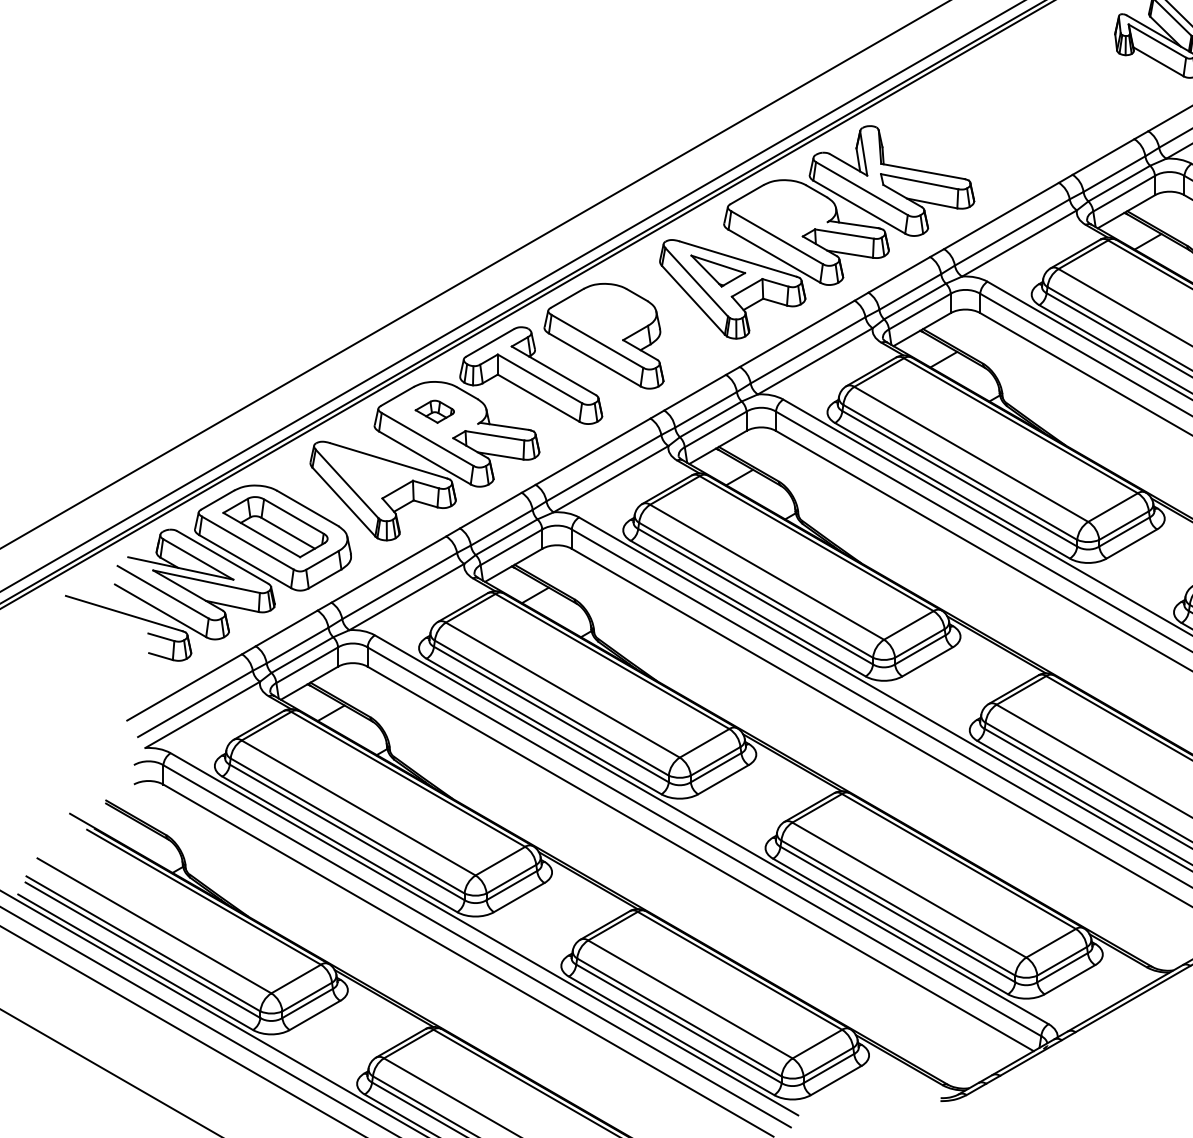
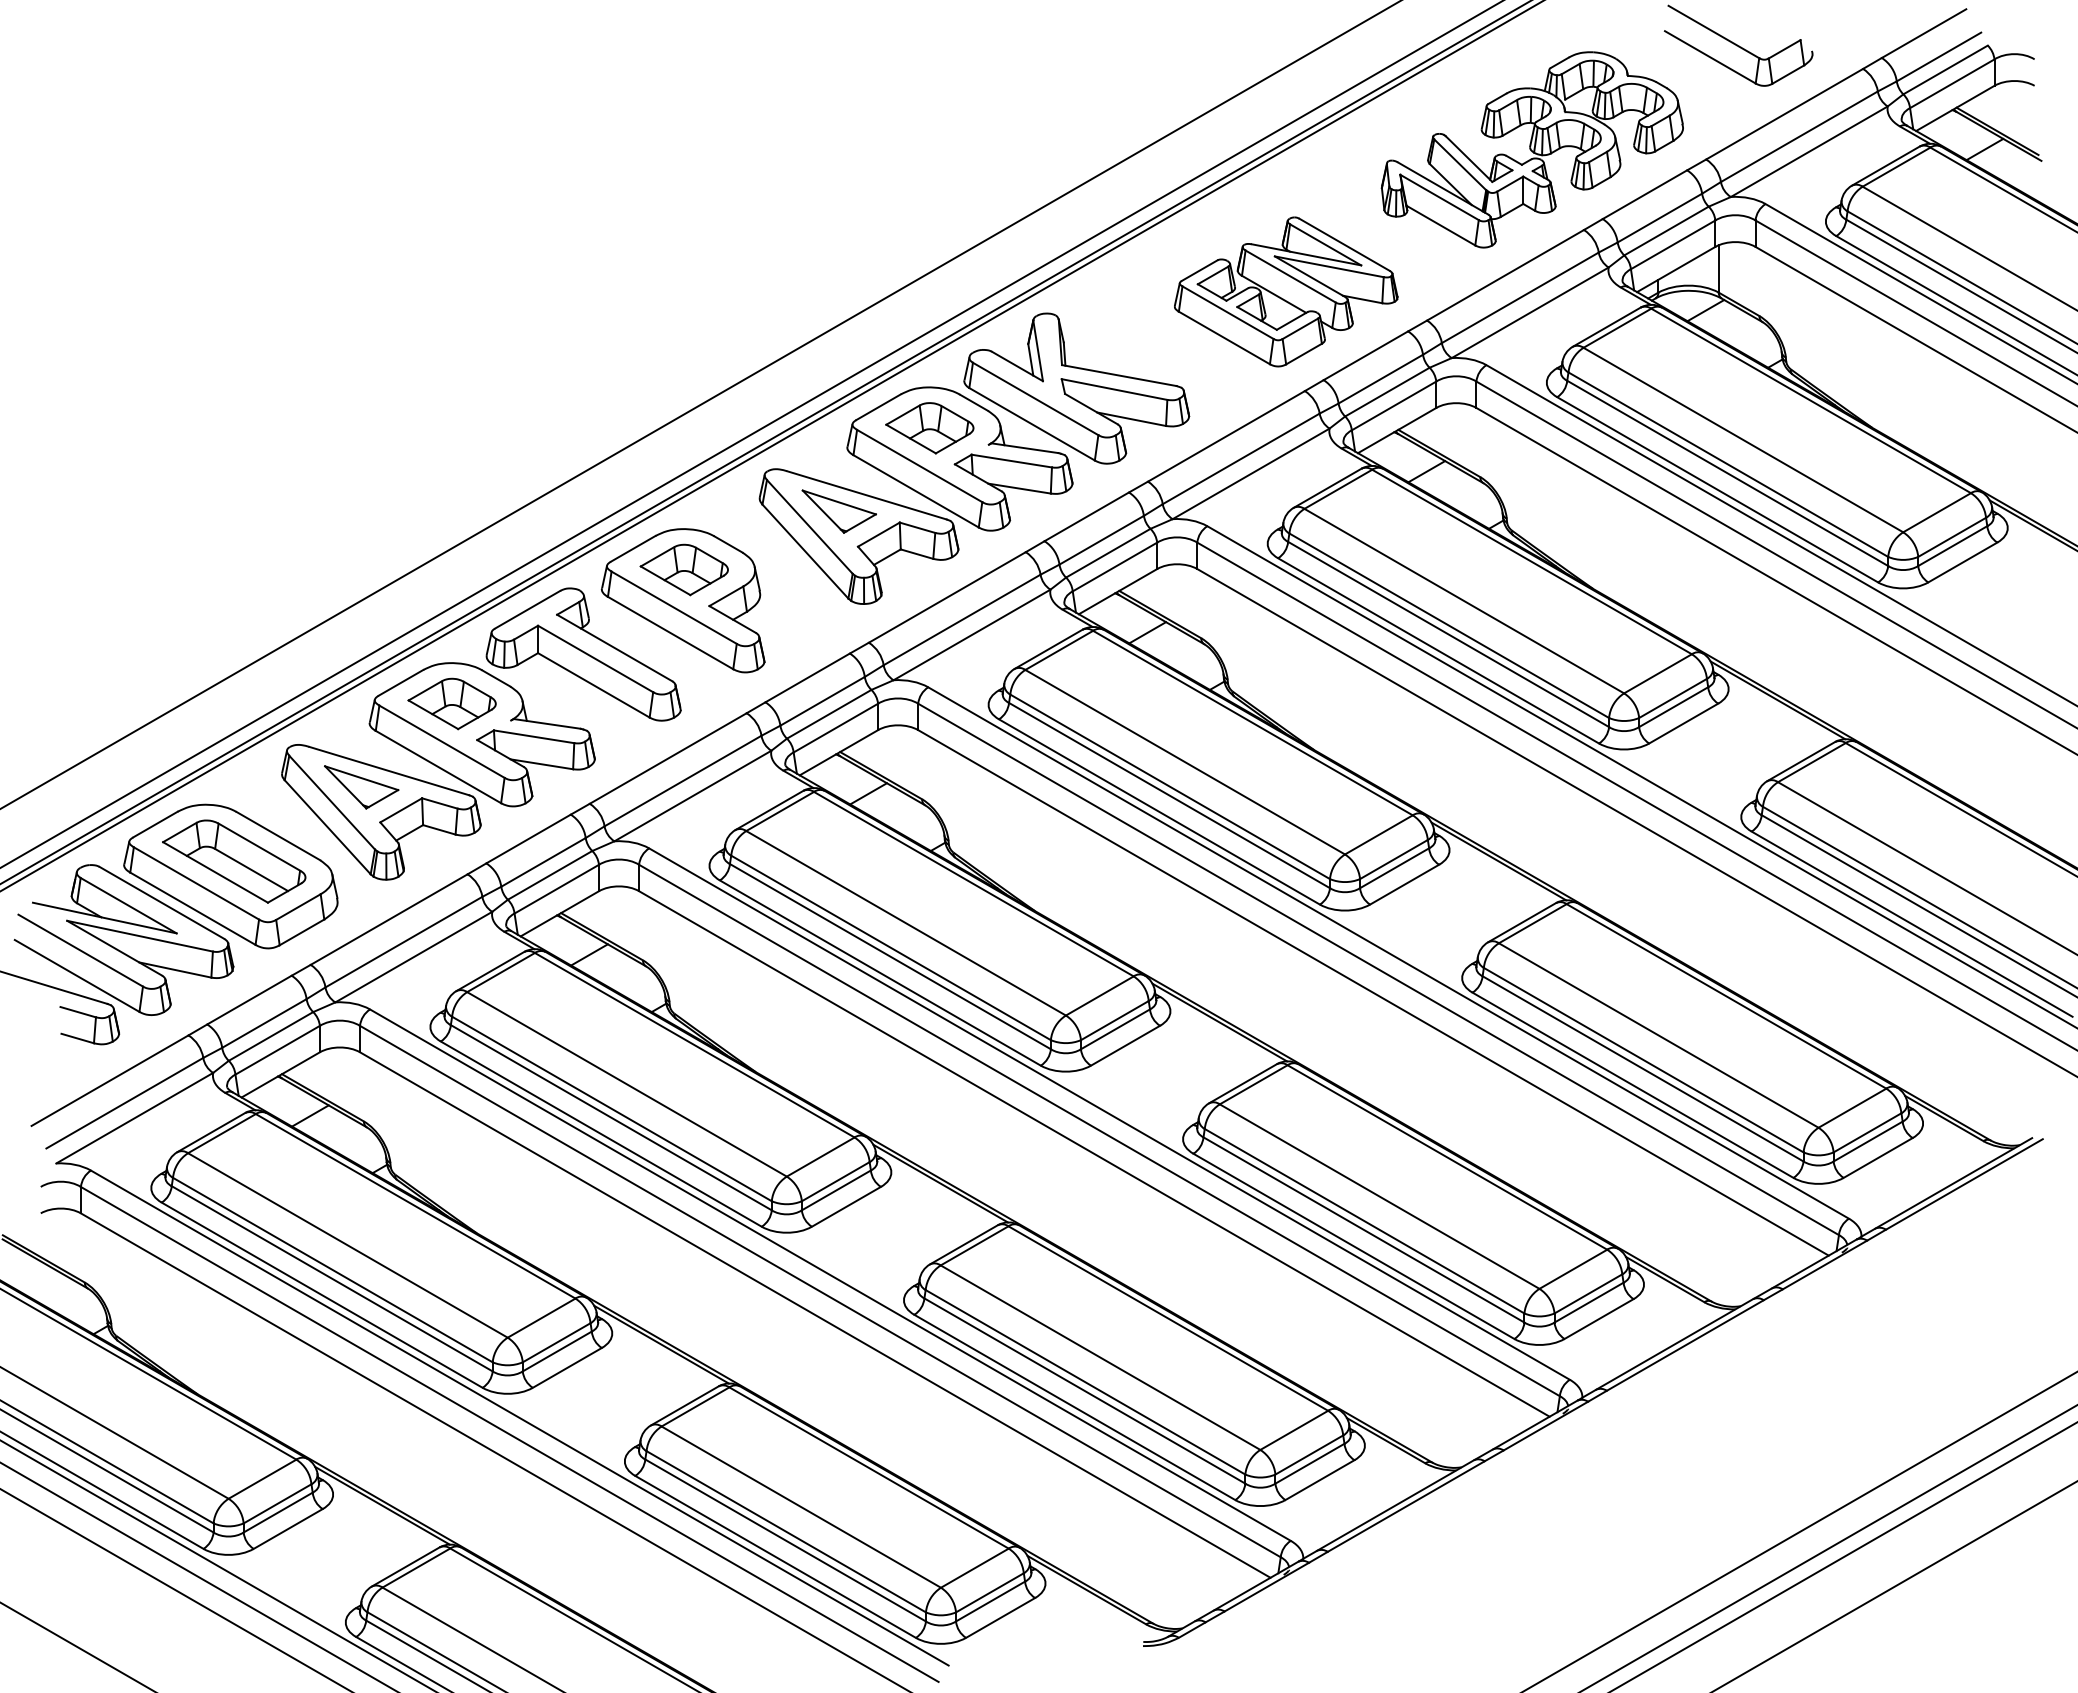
part: (1045, 109) -> (1286, 291), added
part: (784, 210) -> (929, 428), added
part: (604, 313) -> (683, 569), added
part: (434, 411) -> (451, 703), size x1.67
part: (368, 472) -> (361, 787), added

